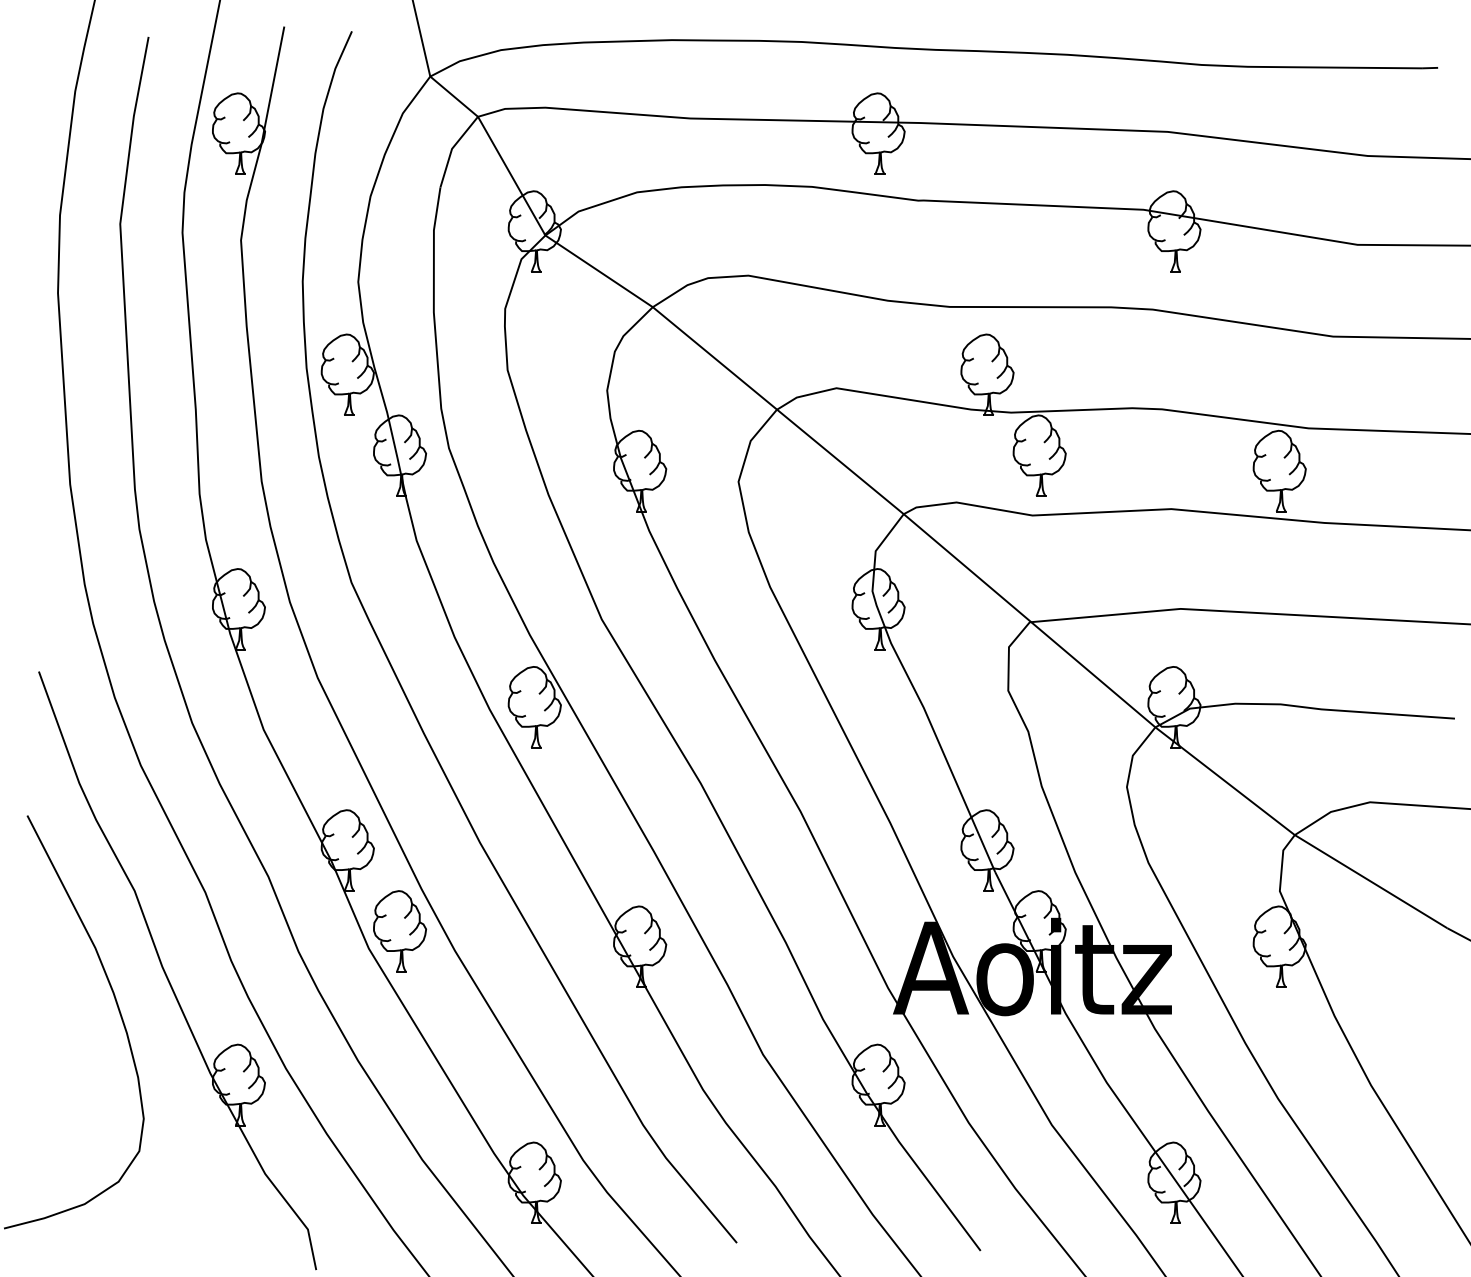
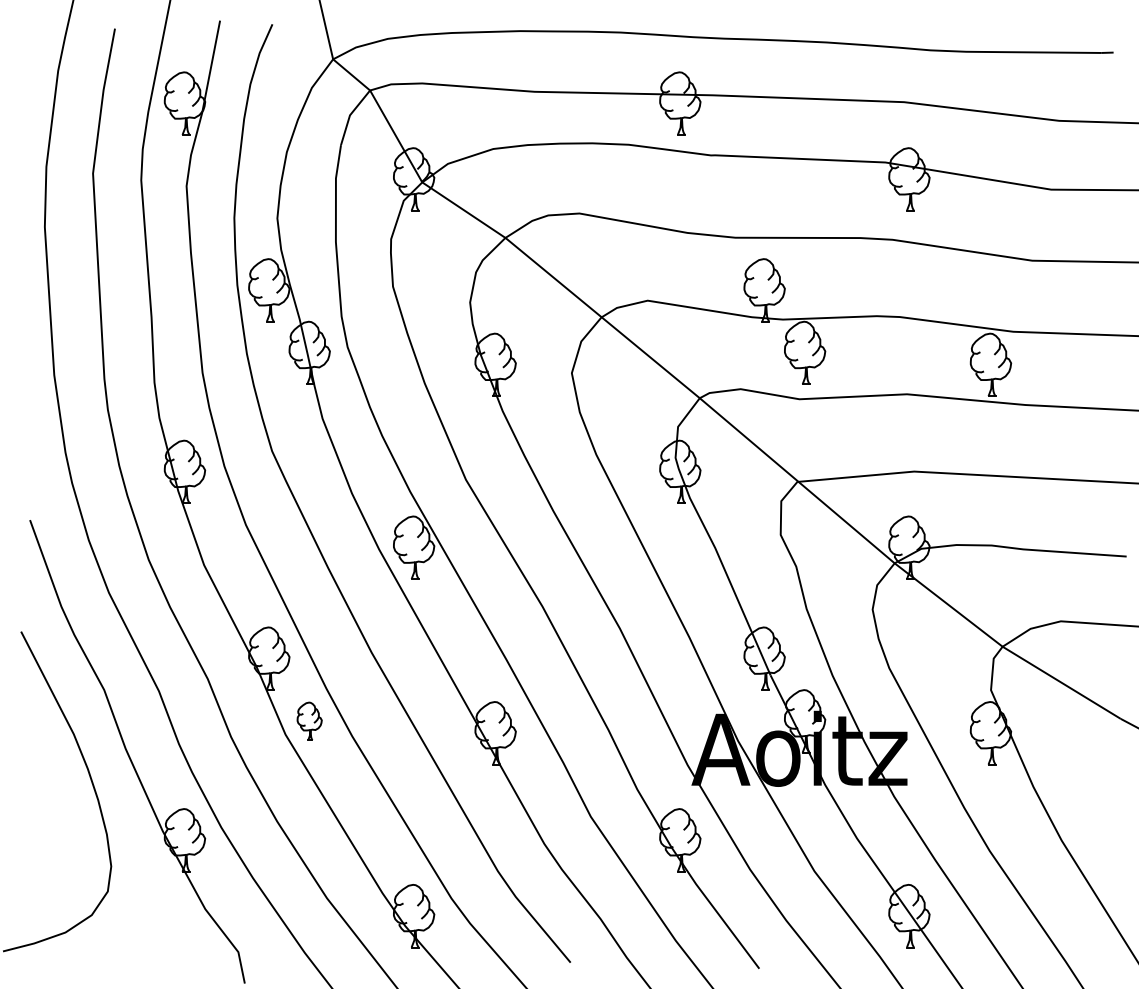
part: (399, 931) -> (309, 721), size x0.6

